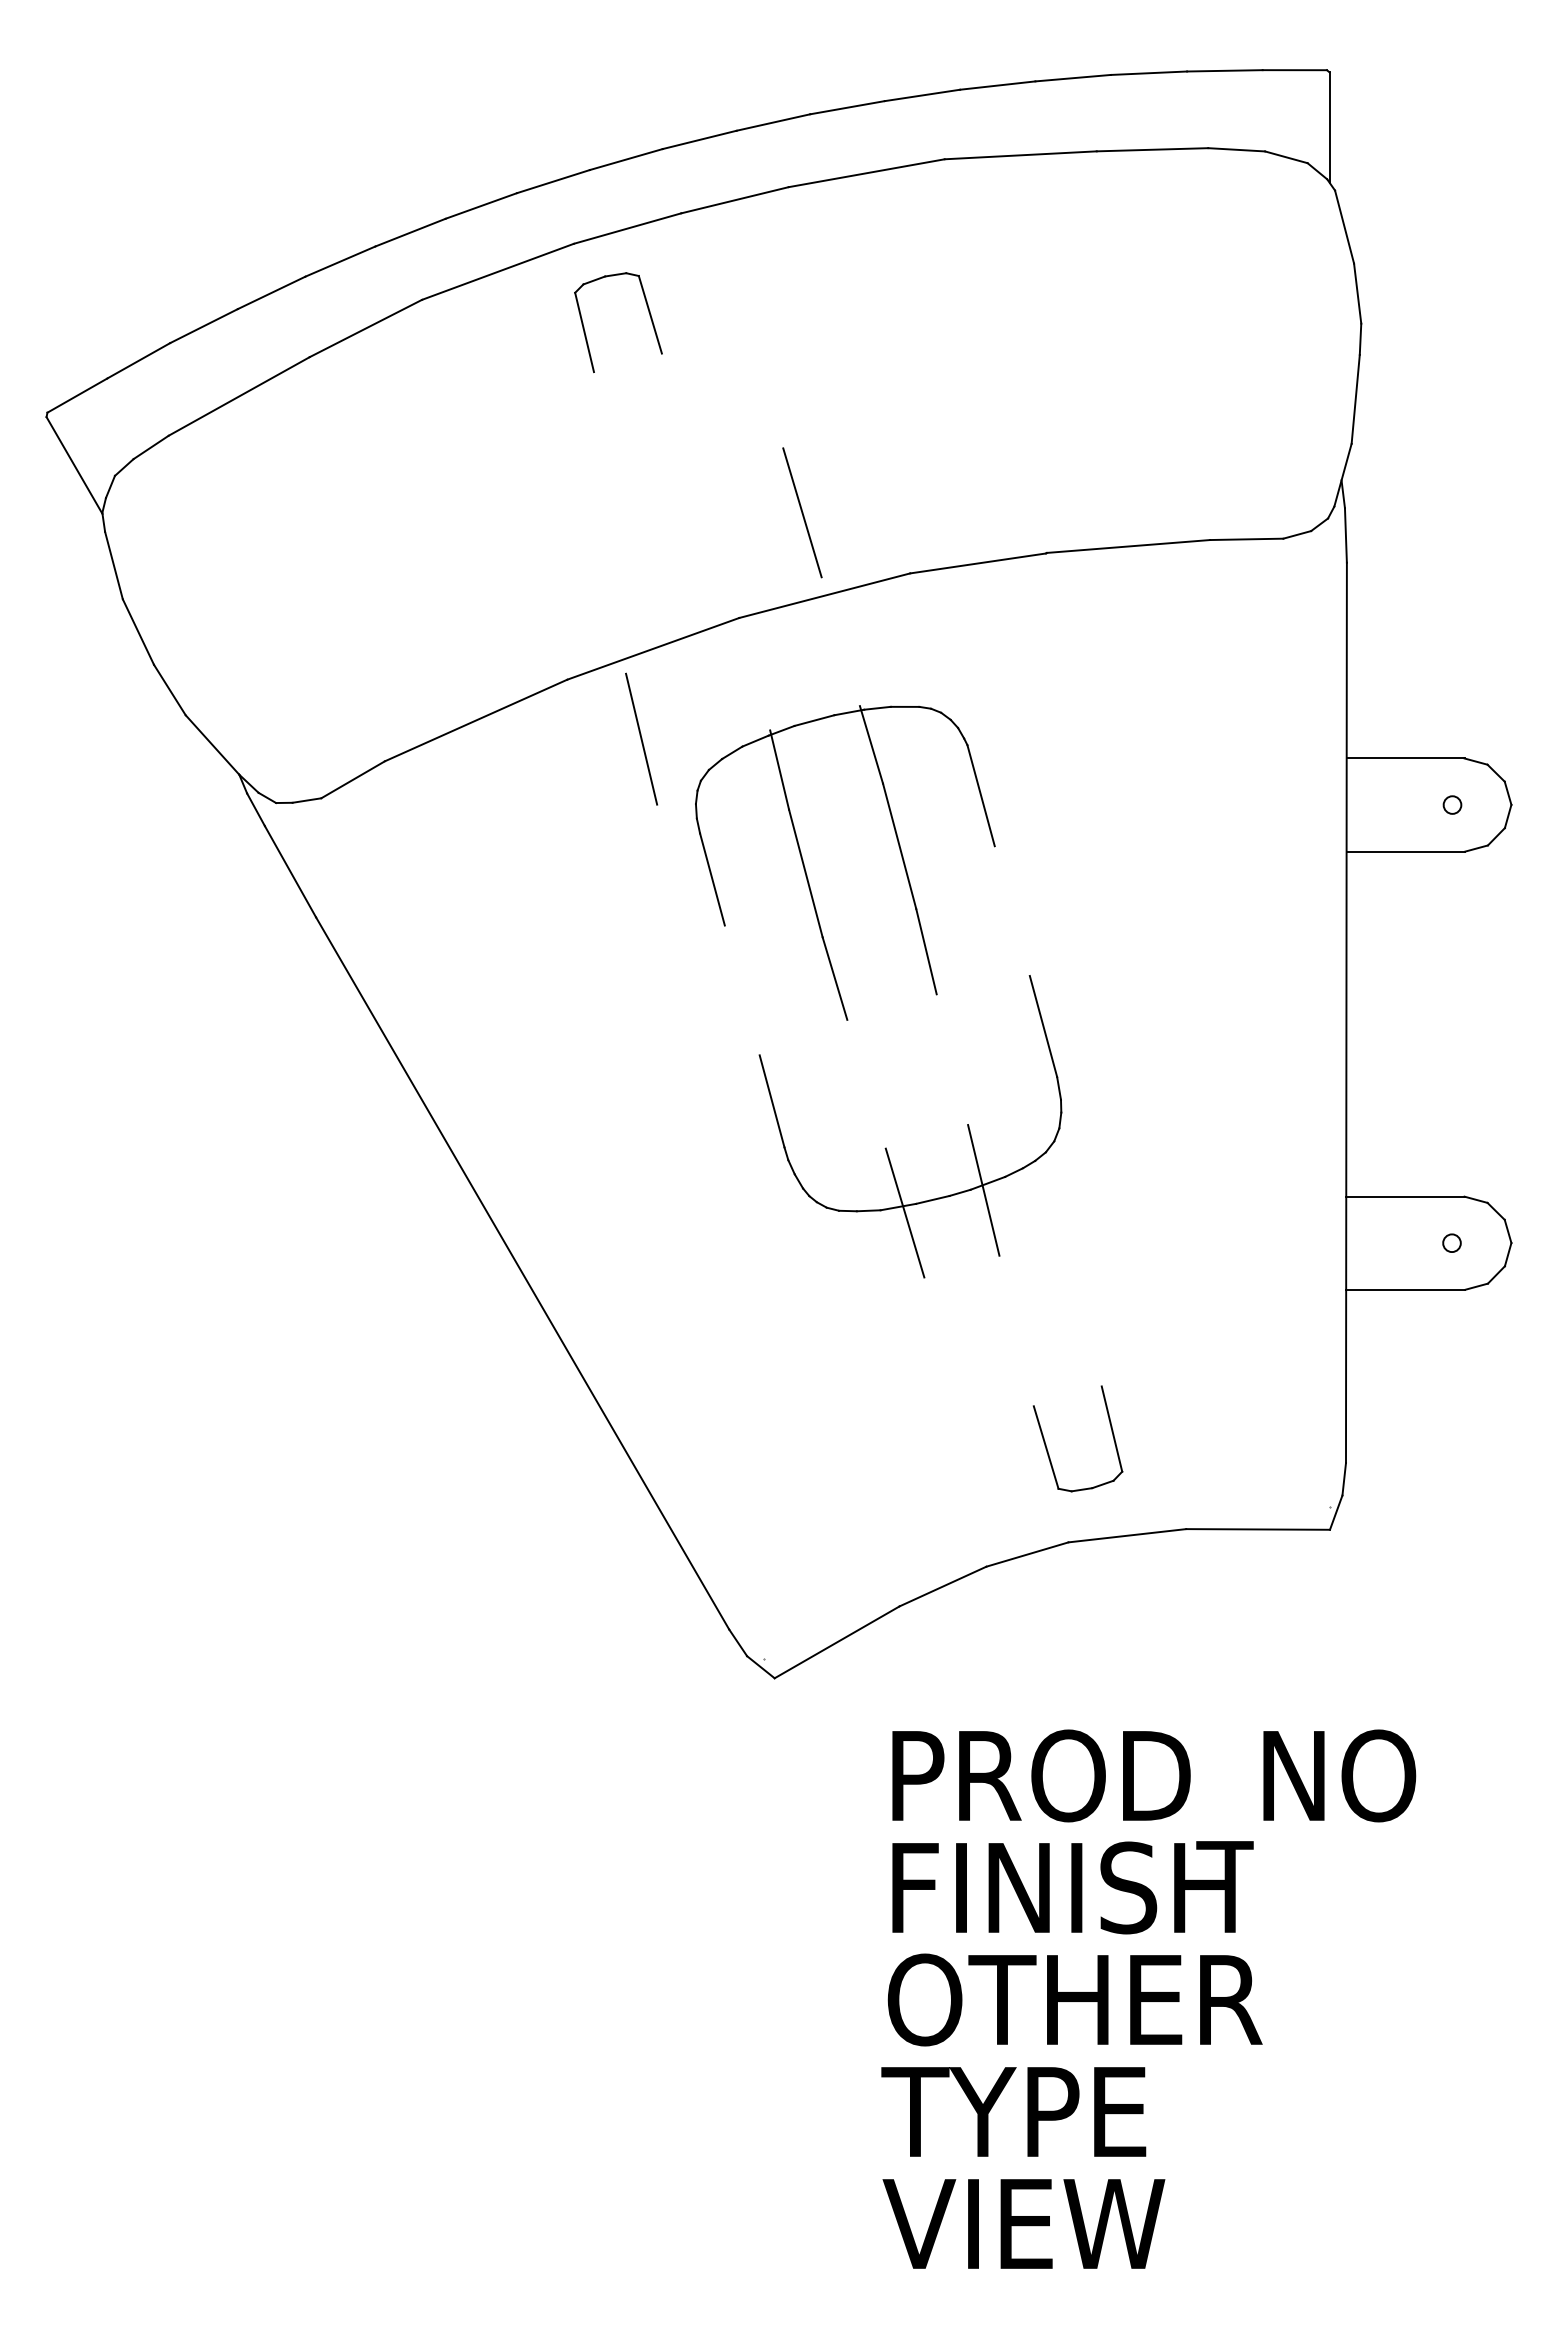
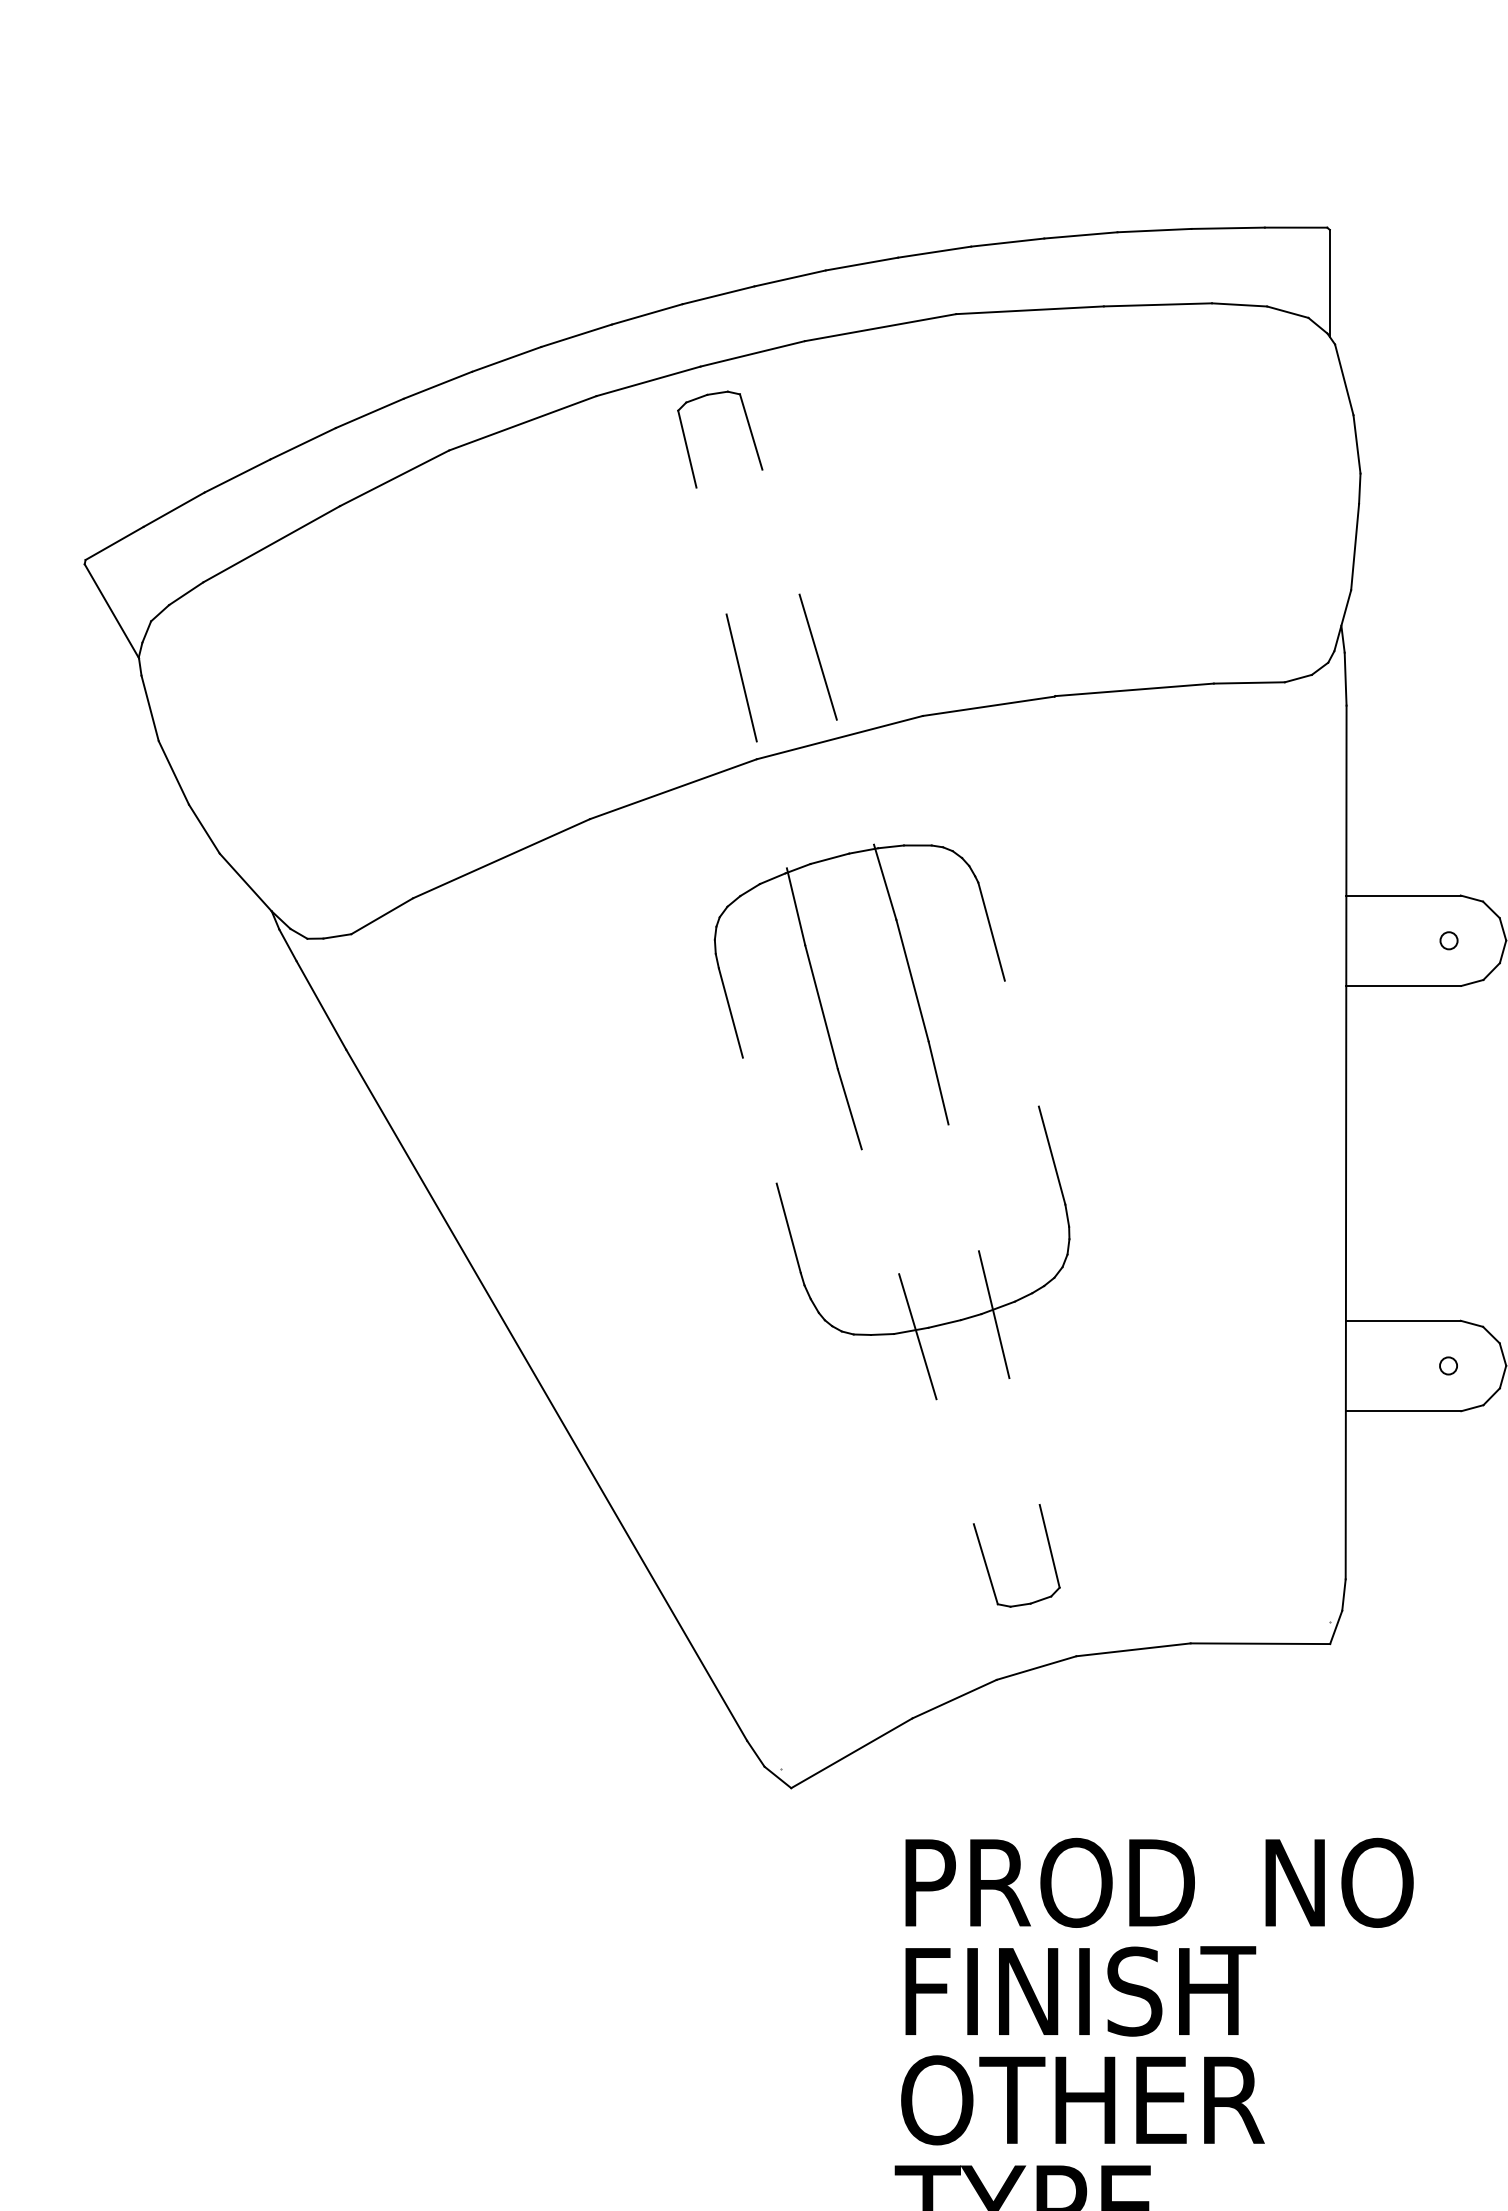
part: (648, 312) -> (749, 429), moved
line: (641, 738) -> (741, 677), moved
part: (1047, 1447) -> (987, 1564), moved

